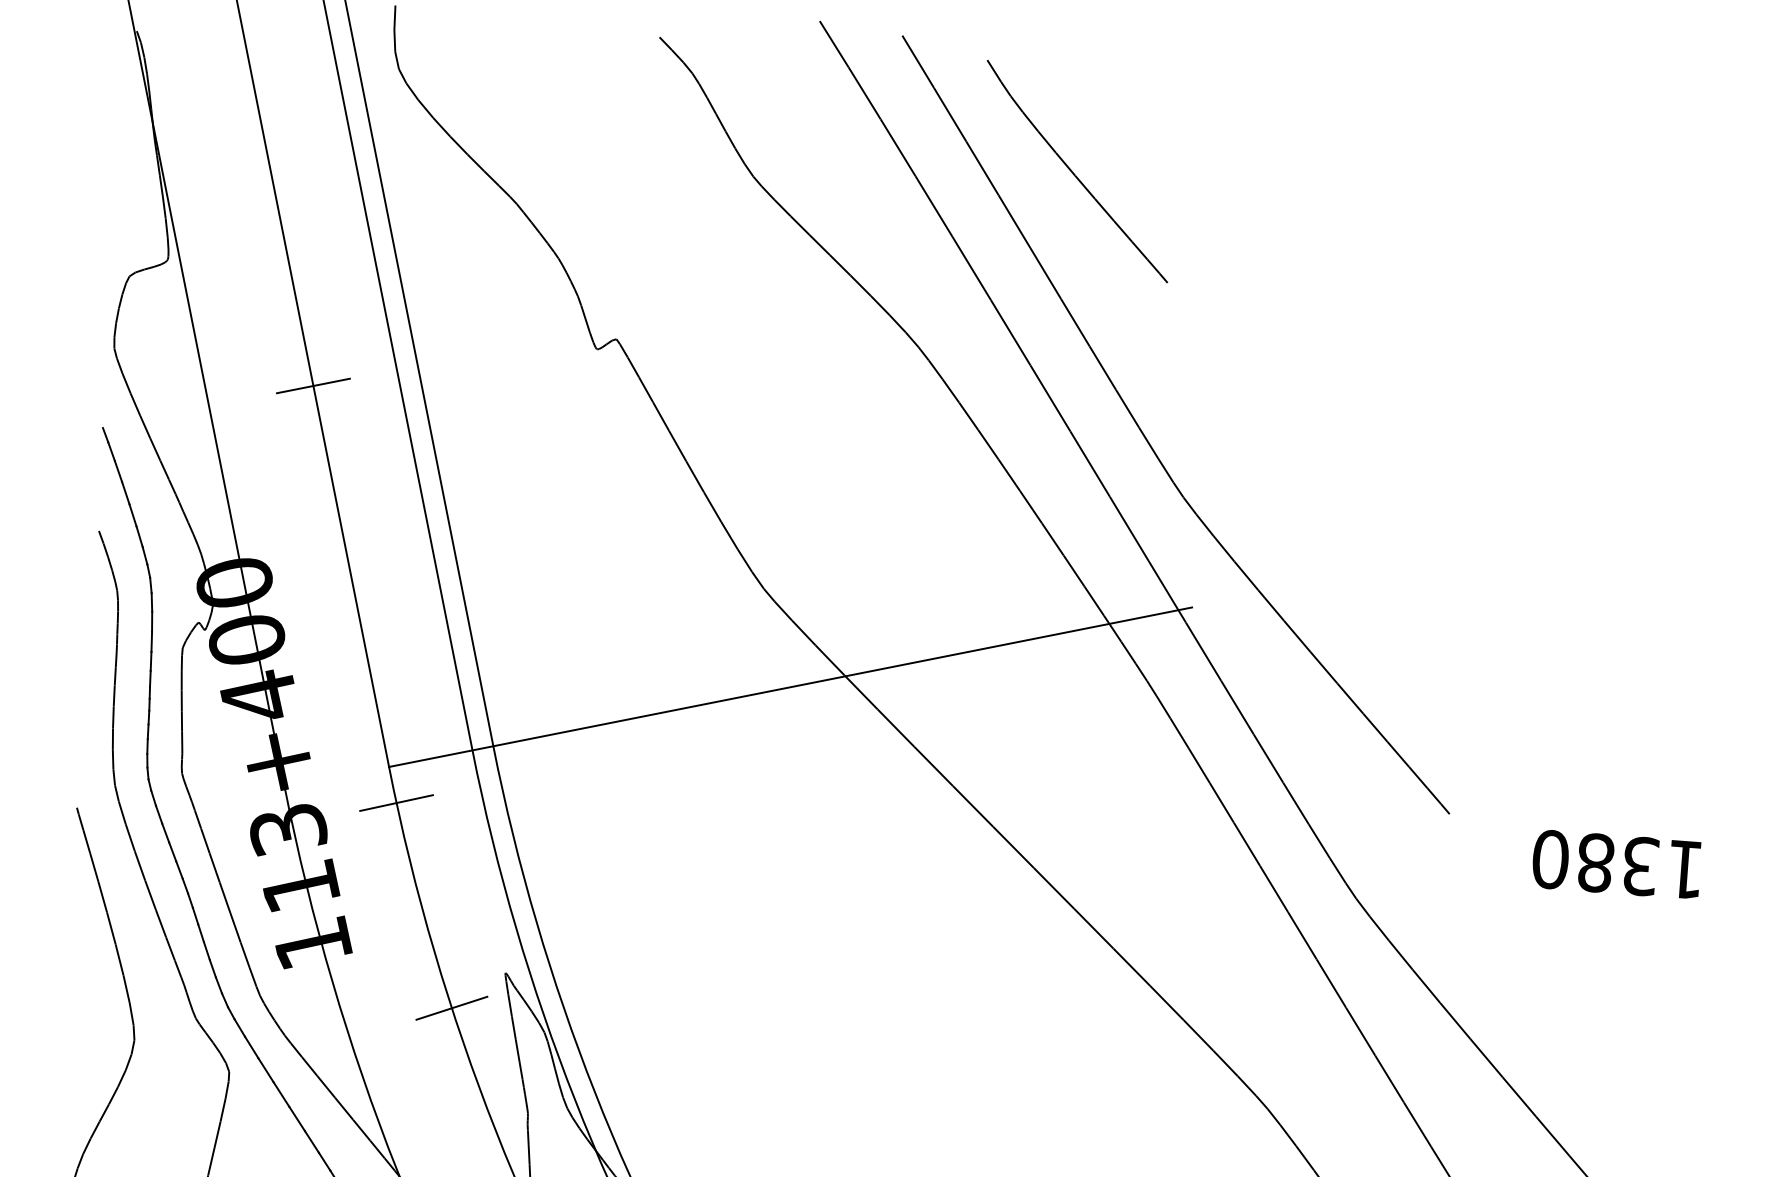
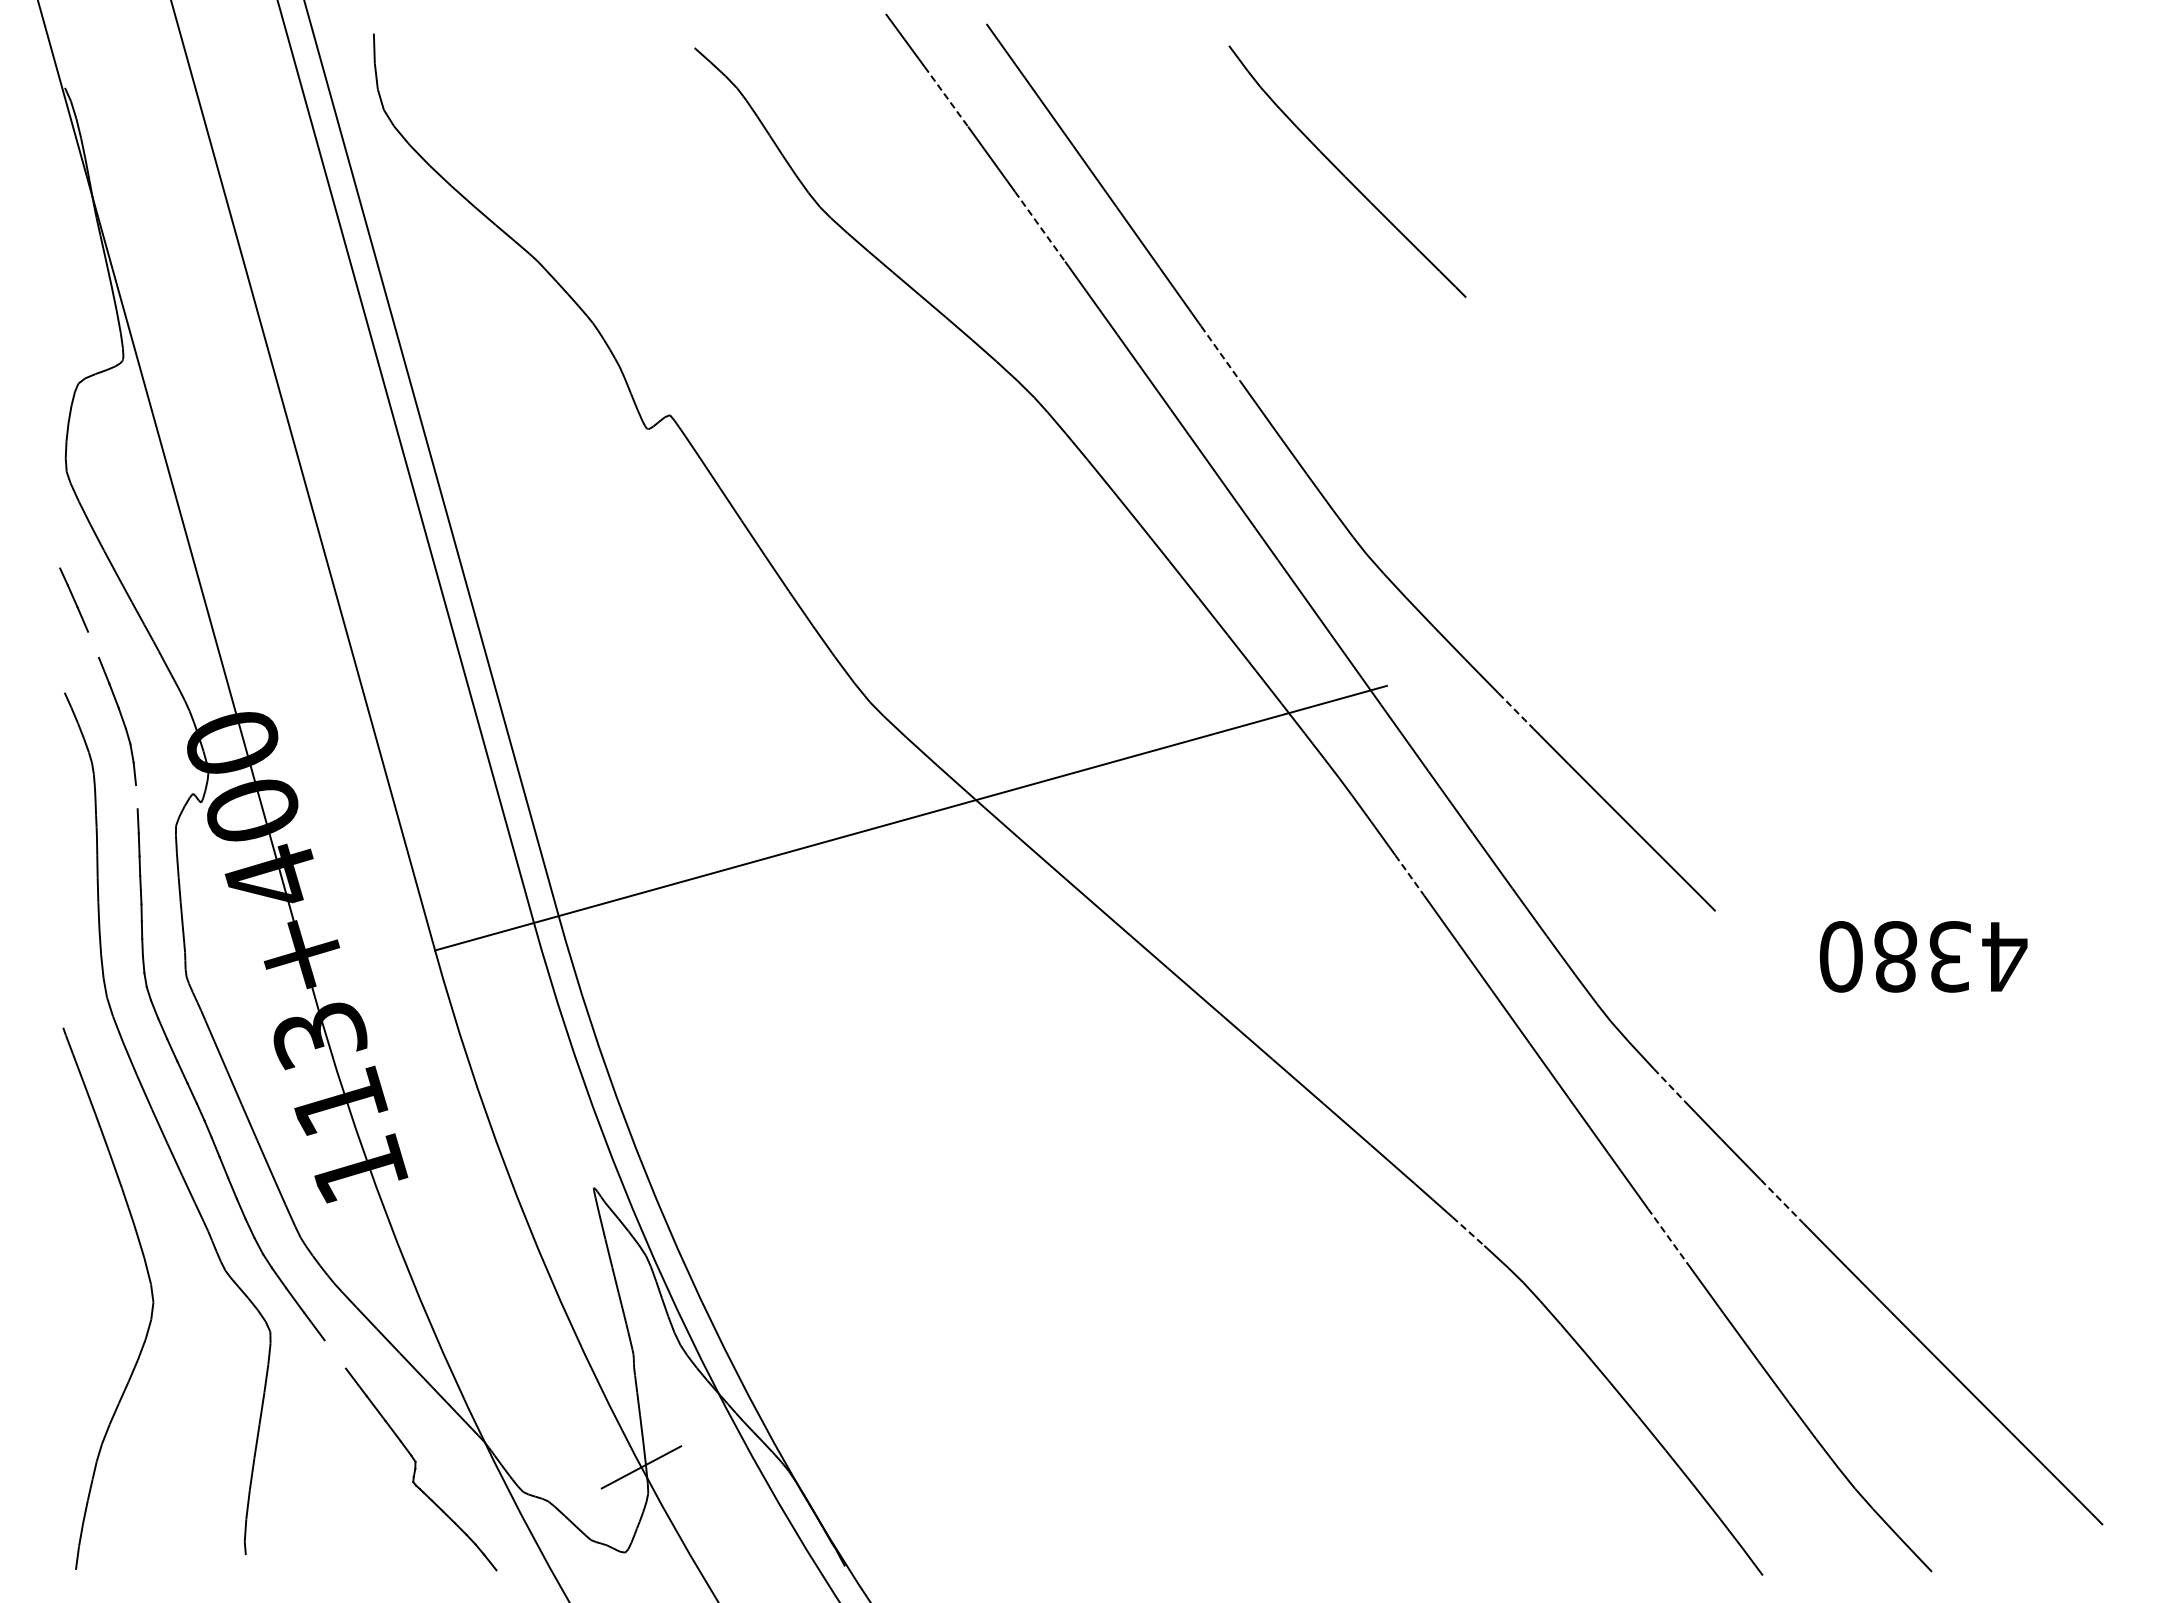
line: (864, 93) -> (946, 96), solid -> dashed
part: (1077, 171) -> (1347, 171), moved
line: (934, 206) -> (1040, 226), solid -> dashed
line: (1075, 322) -> (1220, 353), solid -> dashed
line: (313, 385) -> (309, 498), removed
line: (125, 492) -> (93, 644), removed
line: (151, 622) -> (136, 797), removed
line: (1297, 636) -> (1516, 711), solid -> dashed
line: (1198, 765) -> (1409, 875), solid -> dashed
line: (396, 802) -> (447, 992), removed
text: (1685, 869) -> (2004, 956), 1380 -> 4380
line: (1400, 955) -> (1669, 1085), solid -> dashed
line: (451, 1008) -> (532, 1235), removed
line: (1486, 1058) -> (1782, 1201), solid -> dashed
line: (1225, 1063) -> (1468, 1231), solid -> dashed
line: (1389, 1079) -> (1667, 1235), solid -> dashed
line: (280, 1094) -> (334, 1354), removed

